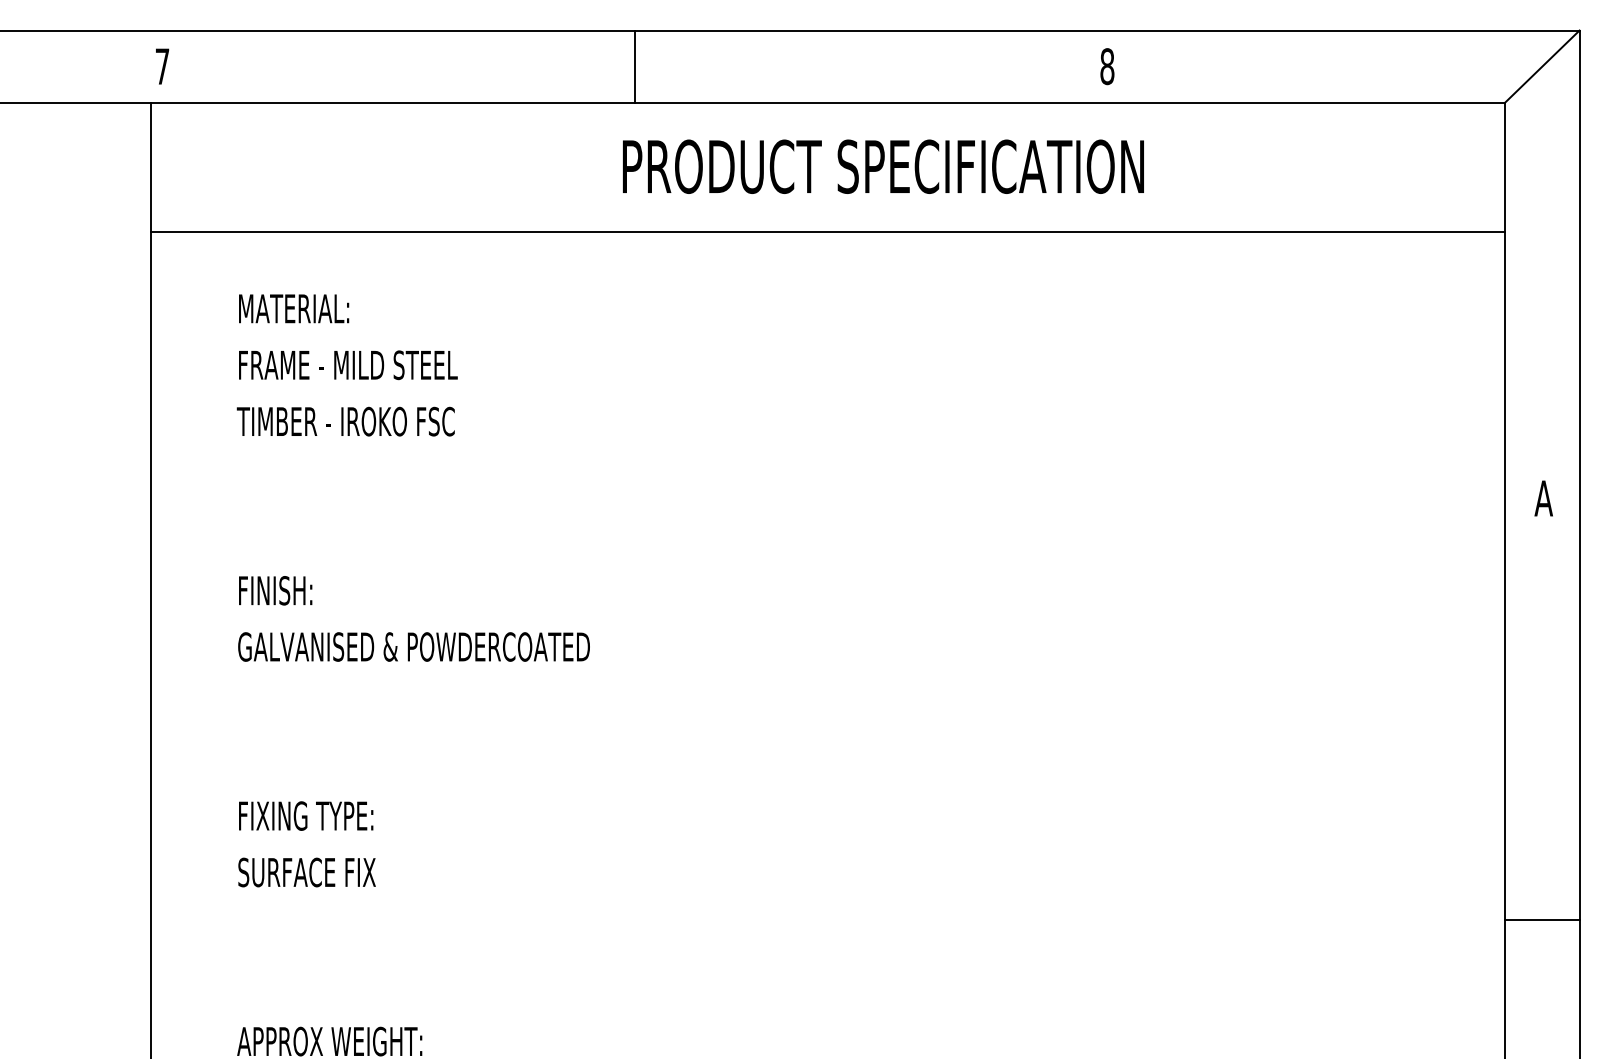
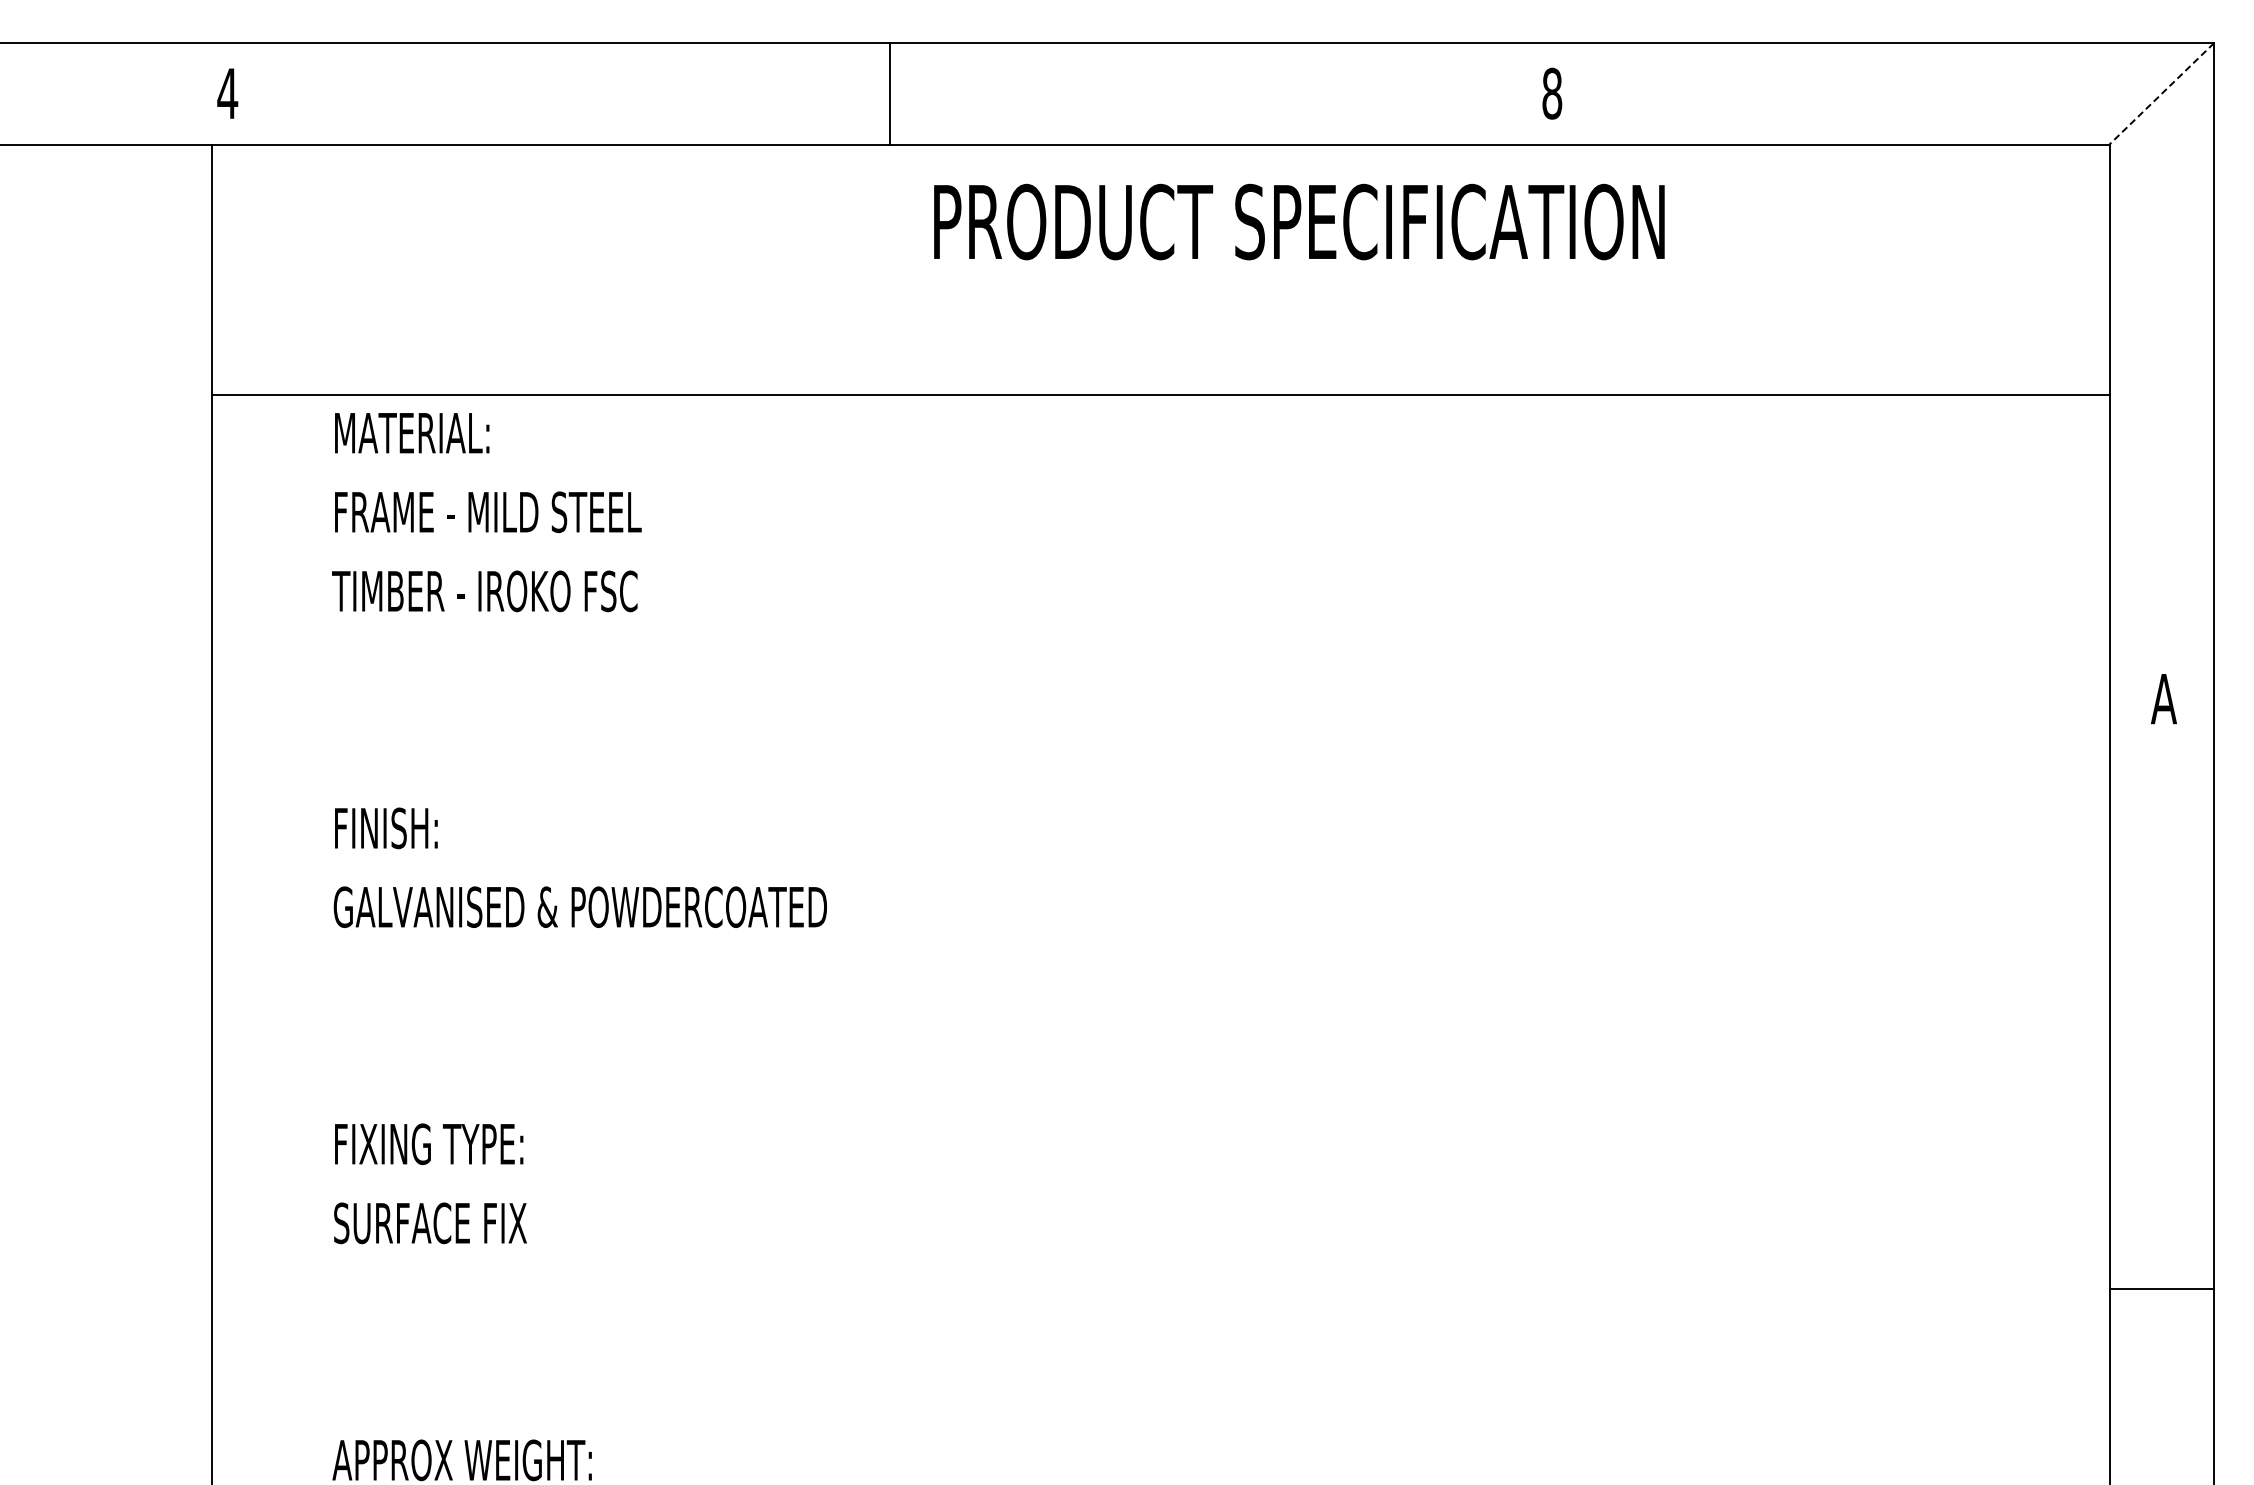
text: (162, 66) -> (227, 93), 7 -> 4
line: (1542, 66) -> (2161, 93), solid -> dashed
text: (883, 166) -> (1299, 221), moved
line: (827, 232) -> (1160, 395), moved

